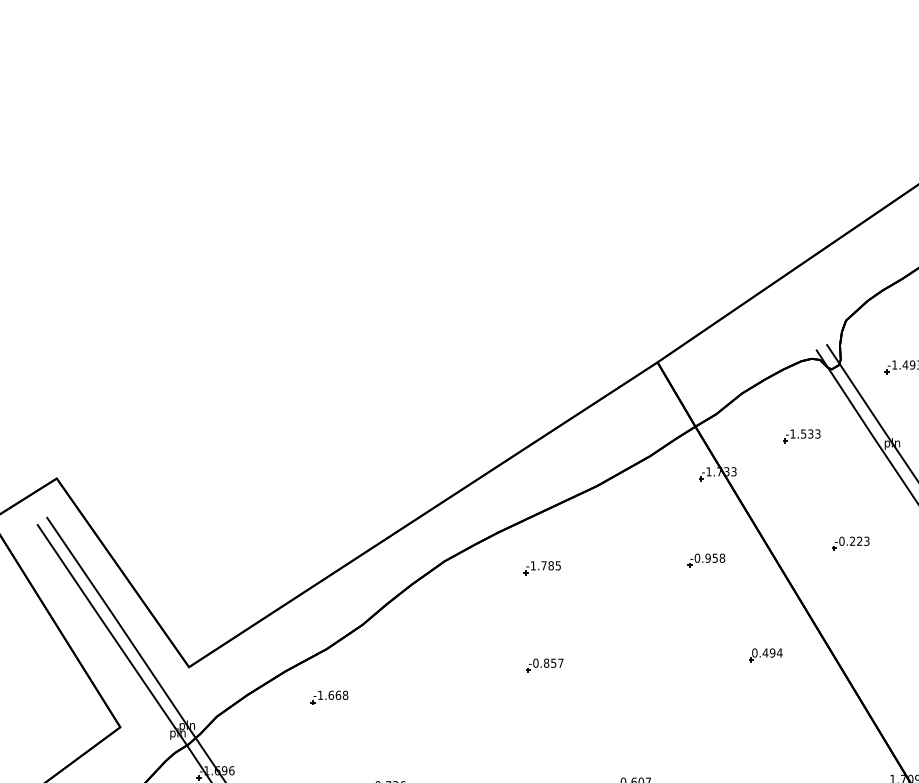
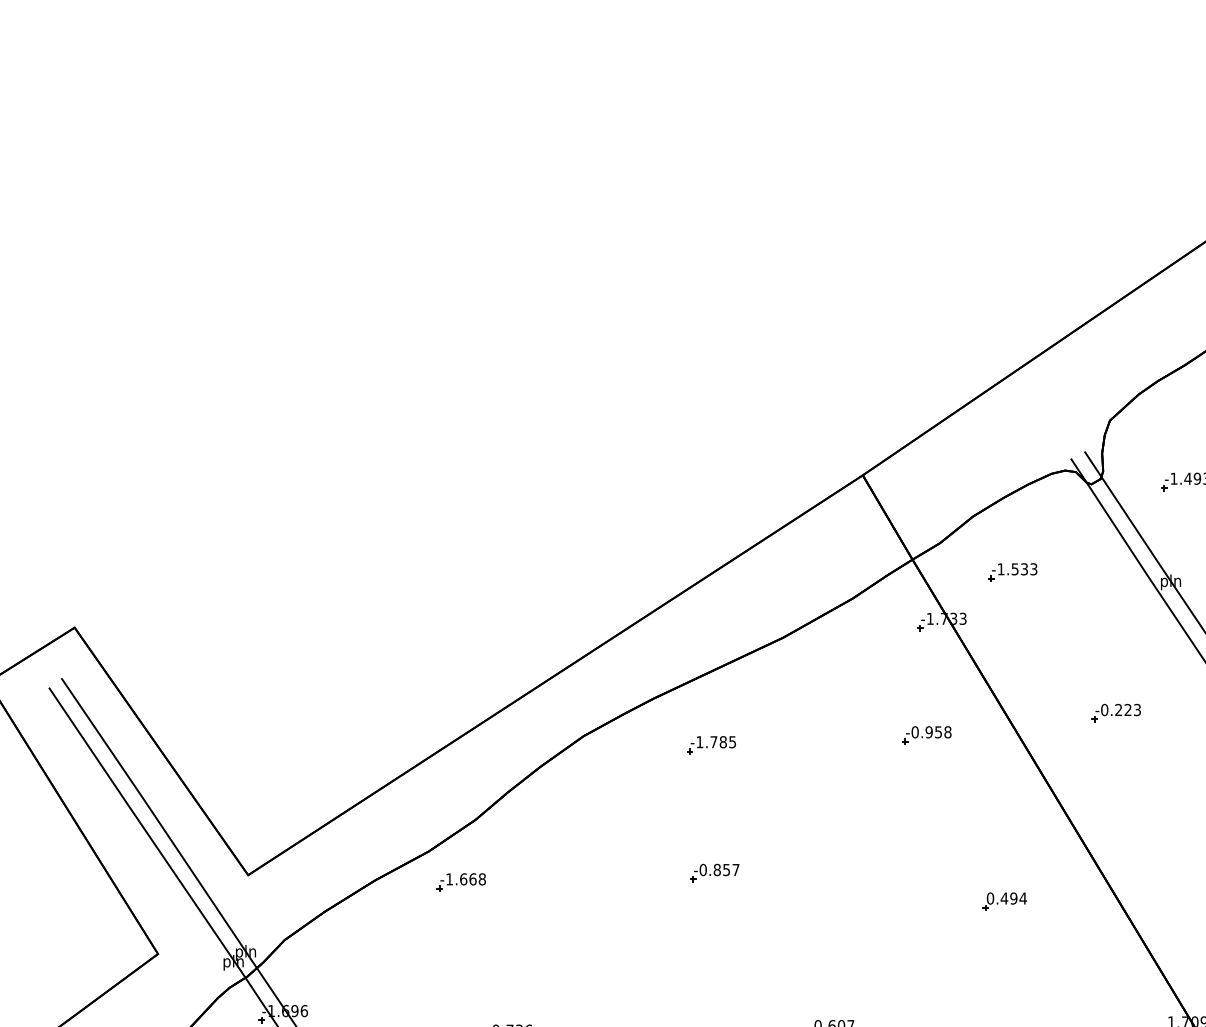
part: (801, 436) -> (1012, 572), moved
part: (765, 655) -> (1004, 901), moved
part: (329, 697) -> (461, 882), moved

